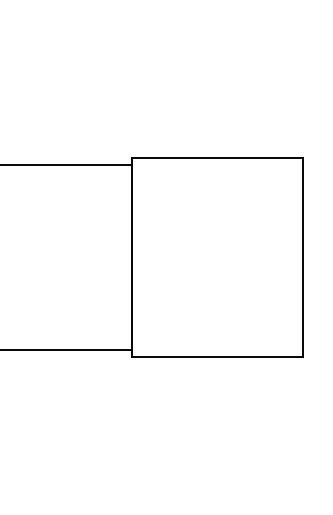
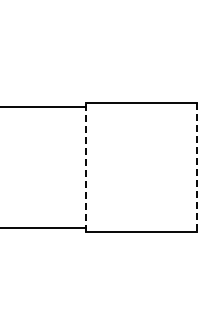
line: (132, 257) -> (86, 167), solid -> dashed
line: (303, 257) -> (197, 167), solid -> dashed

